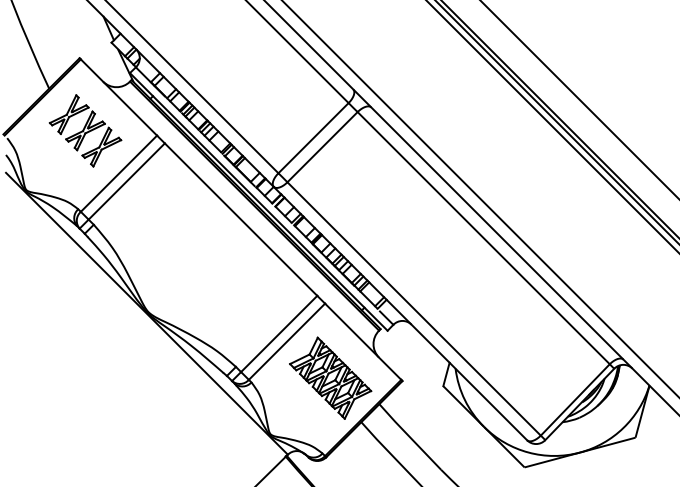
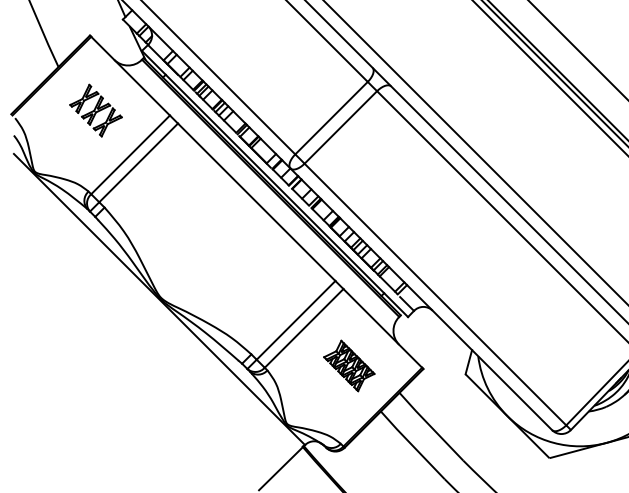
part: (85, 130) -> (96, 110), size x0.7
part: (330, 377) -> (349, 365), size x0.6

